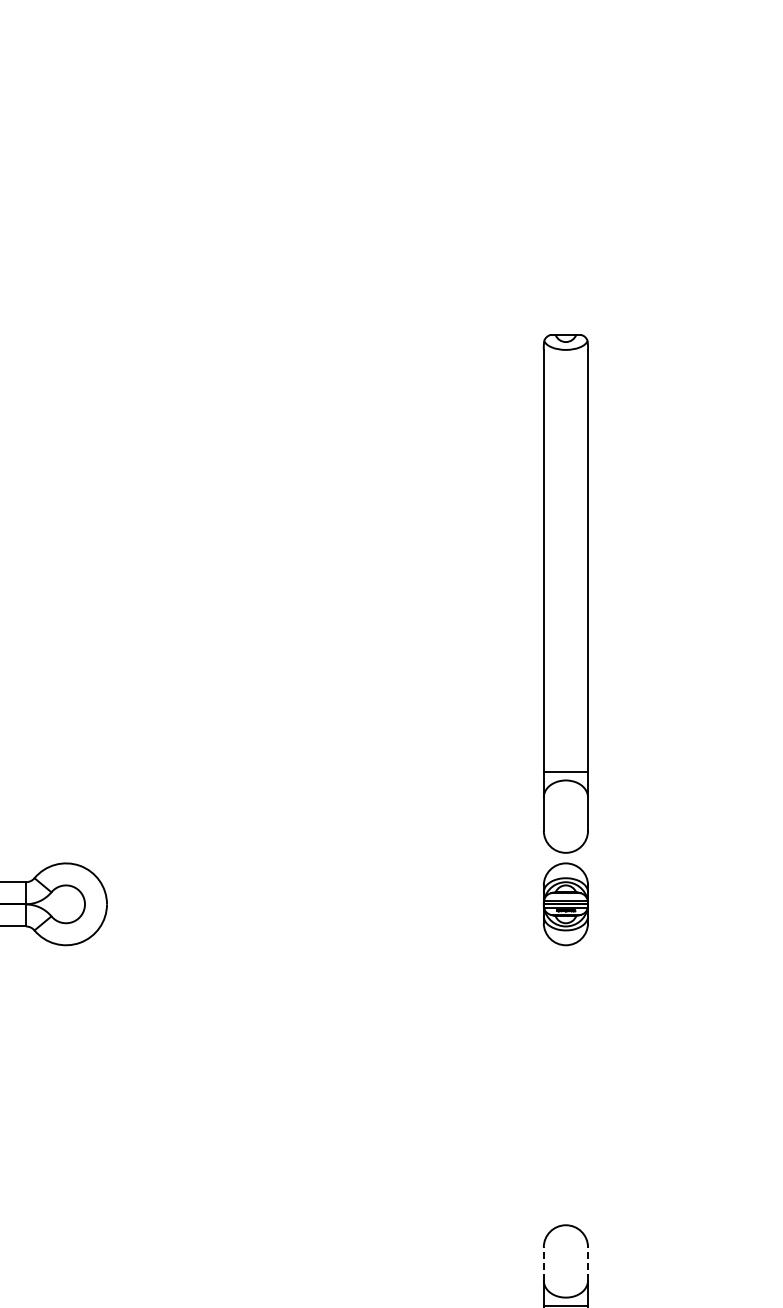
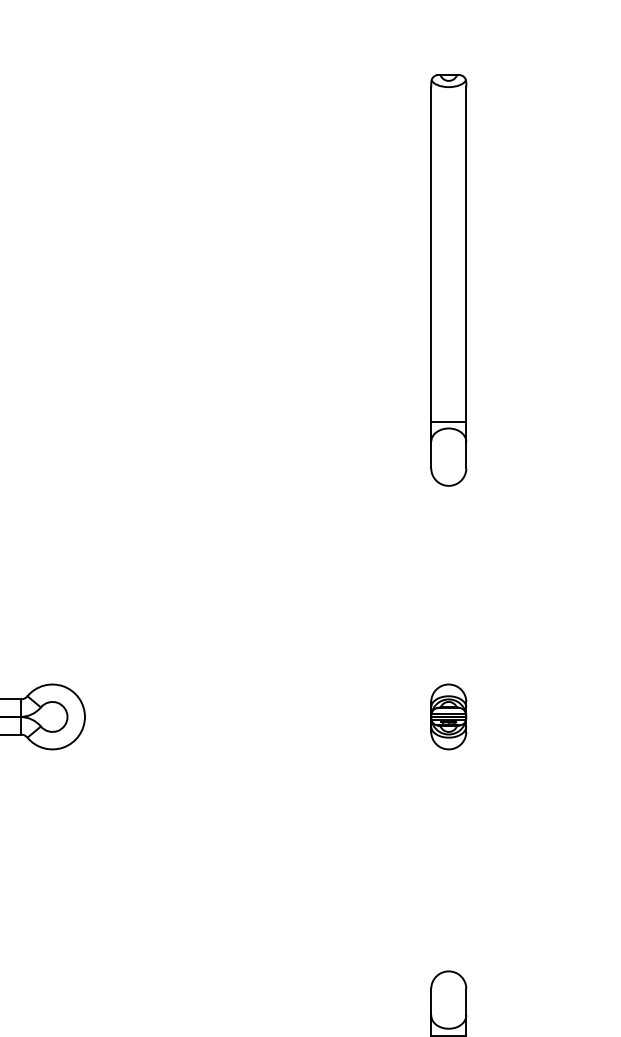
part: (565, 593) -> (448, 280), moved
line: (543, 1263) -> (431, 1001), dashed -> solid
line: (588, 1263) -> (466, 1001), dashed -> solid

